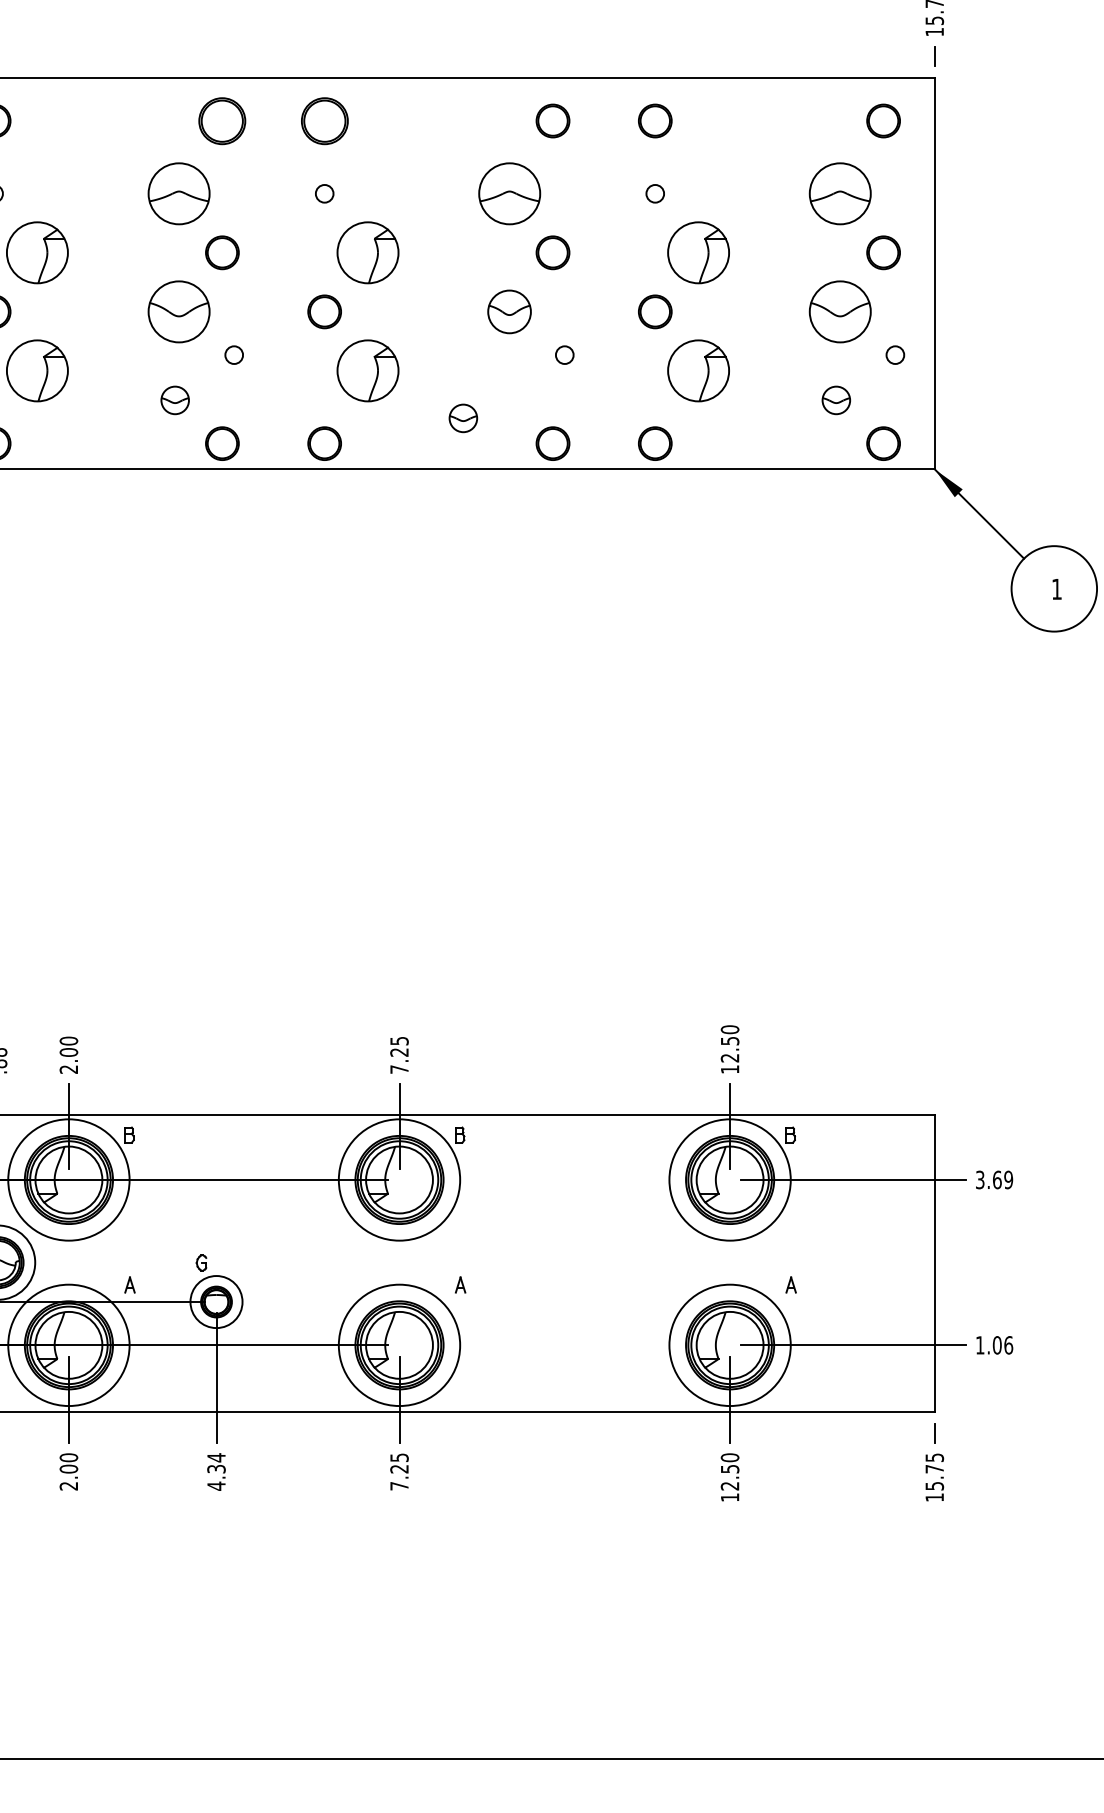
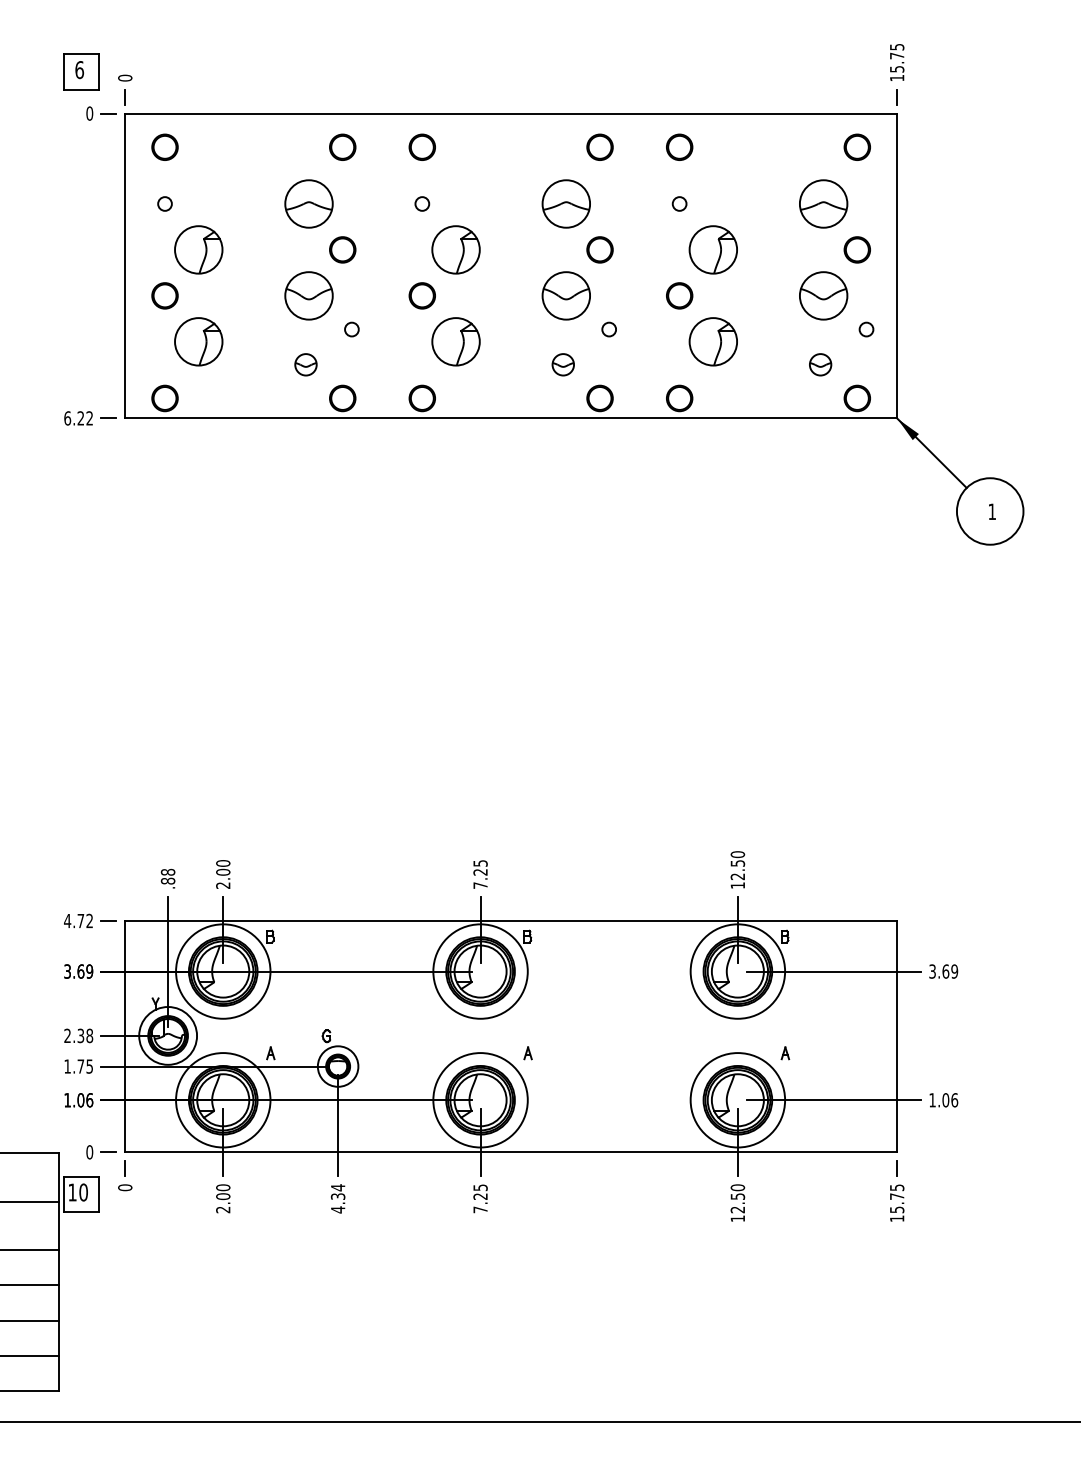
circle: (222, 119) -> (342, 146), size x0.71
circle: (323, 119) -> (421, 146), size x0.71
part: (508, 311) -> (565, 295), size x1.43
part: (462, 418) -> (562, 364), moved

